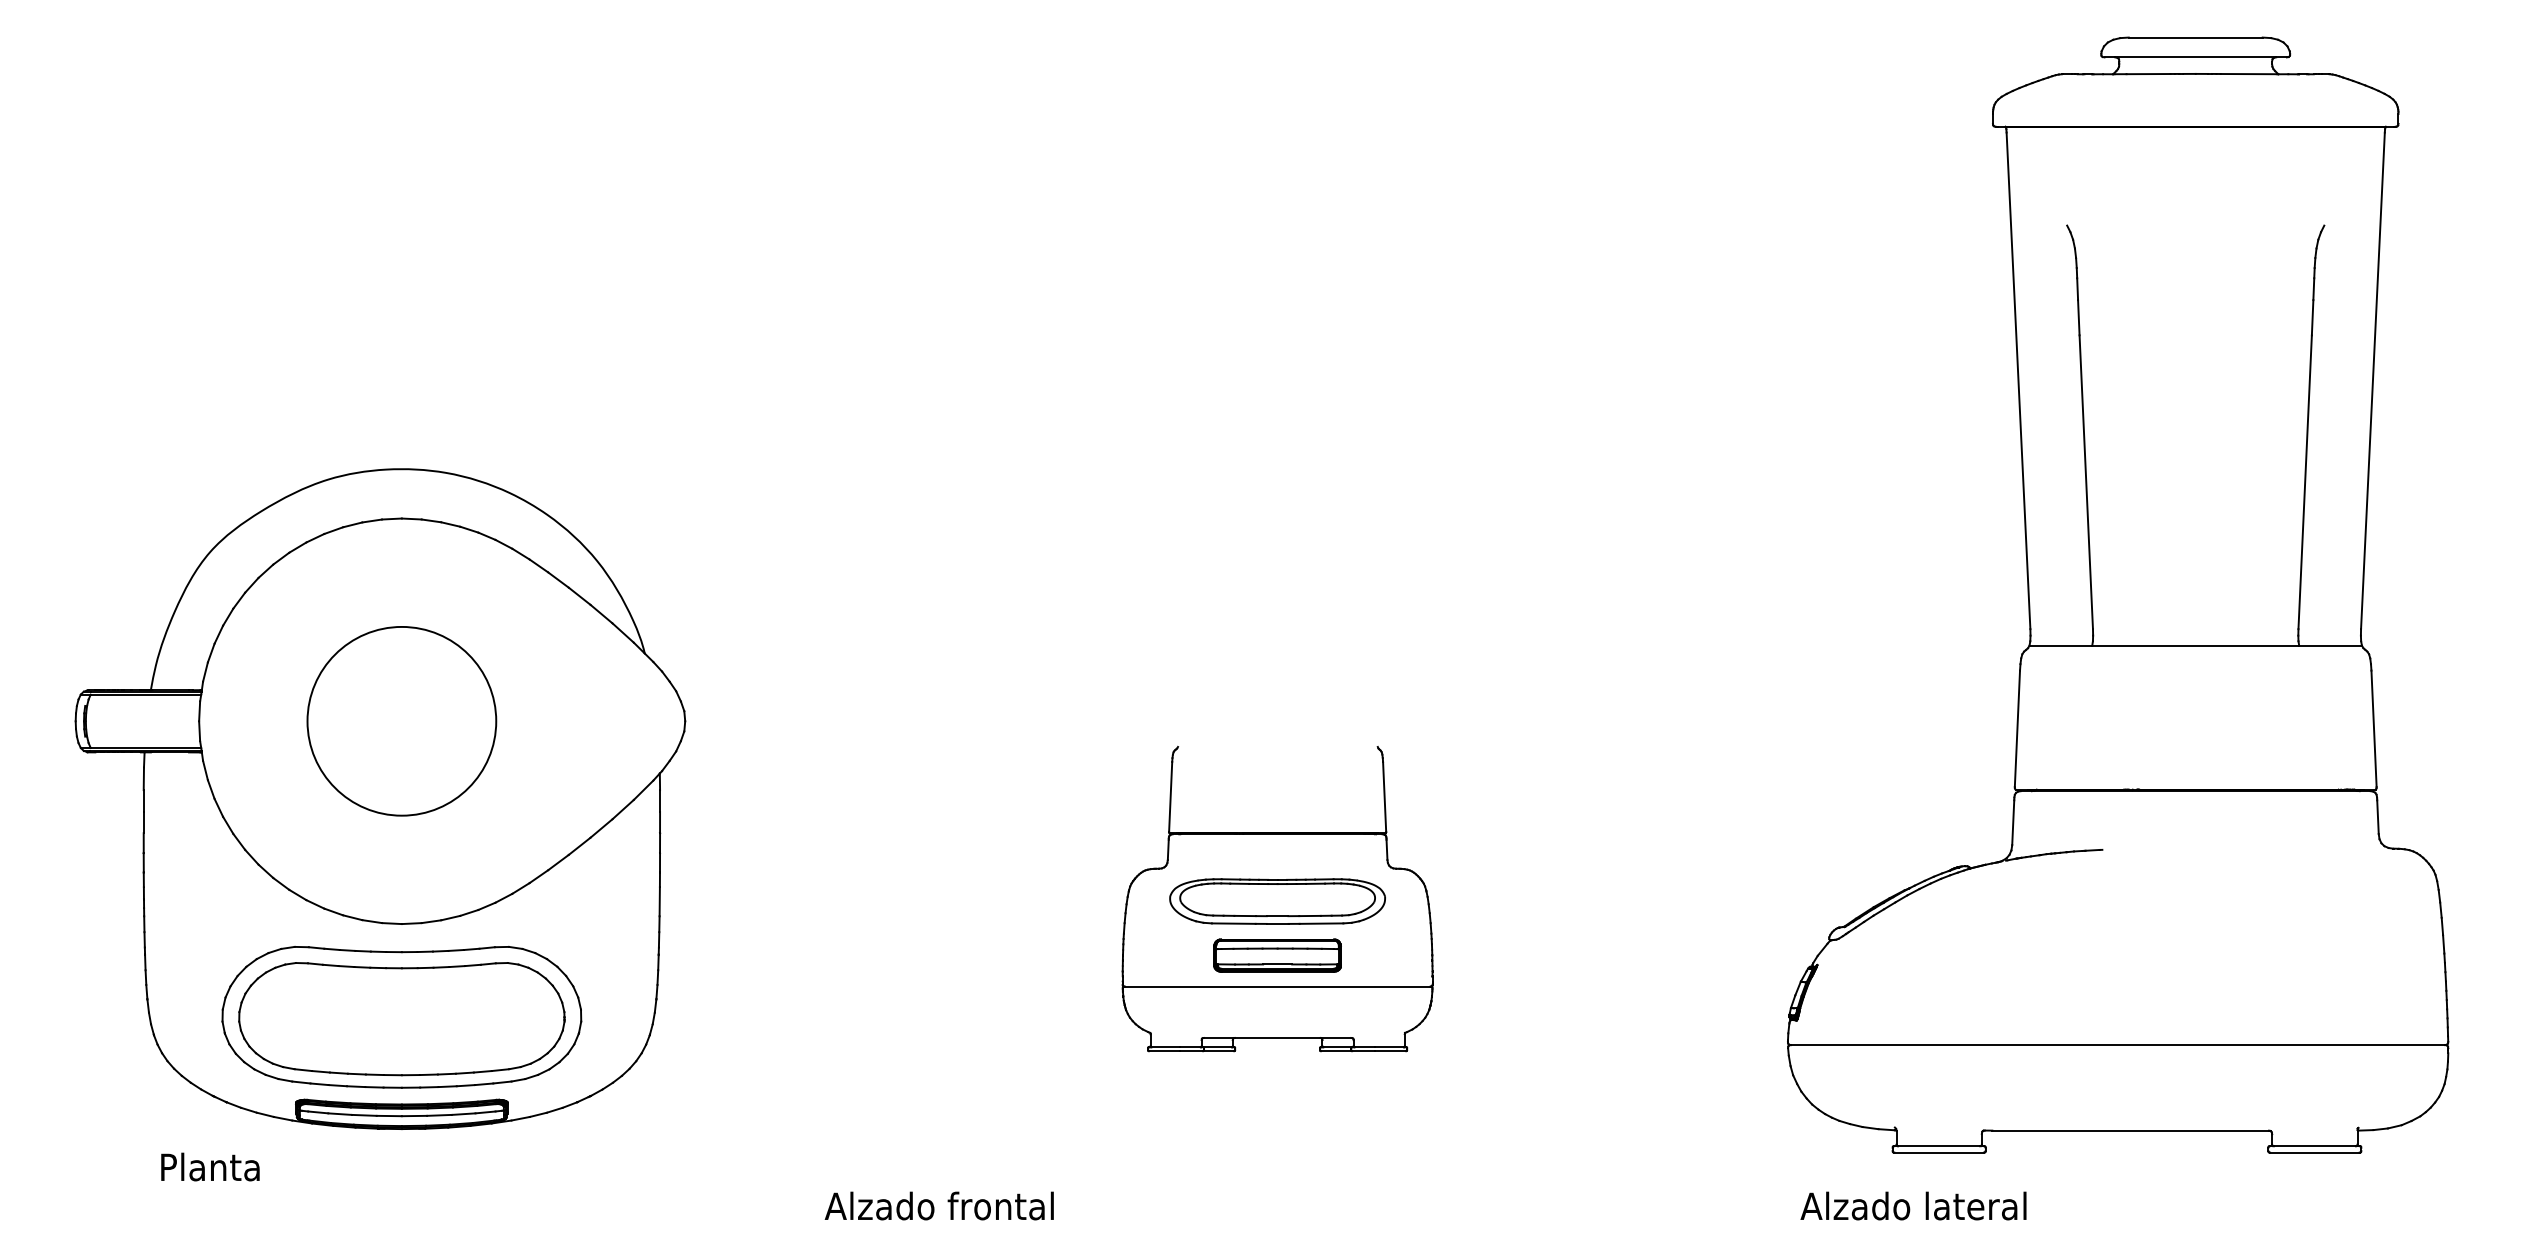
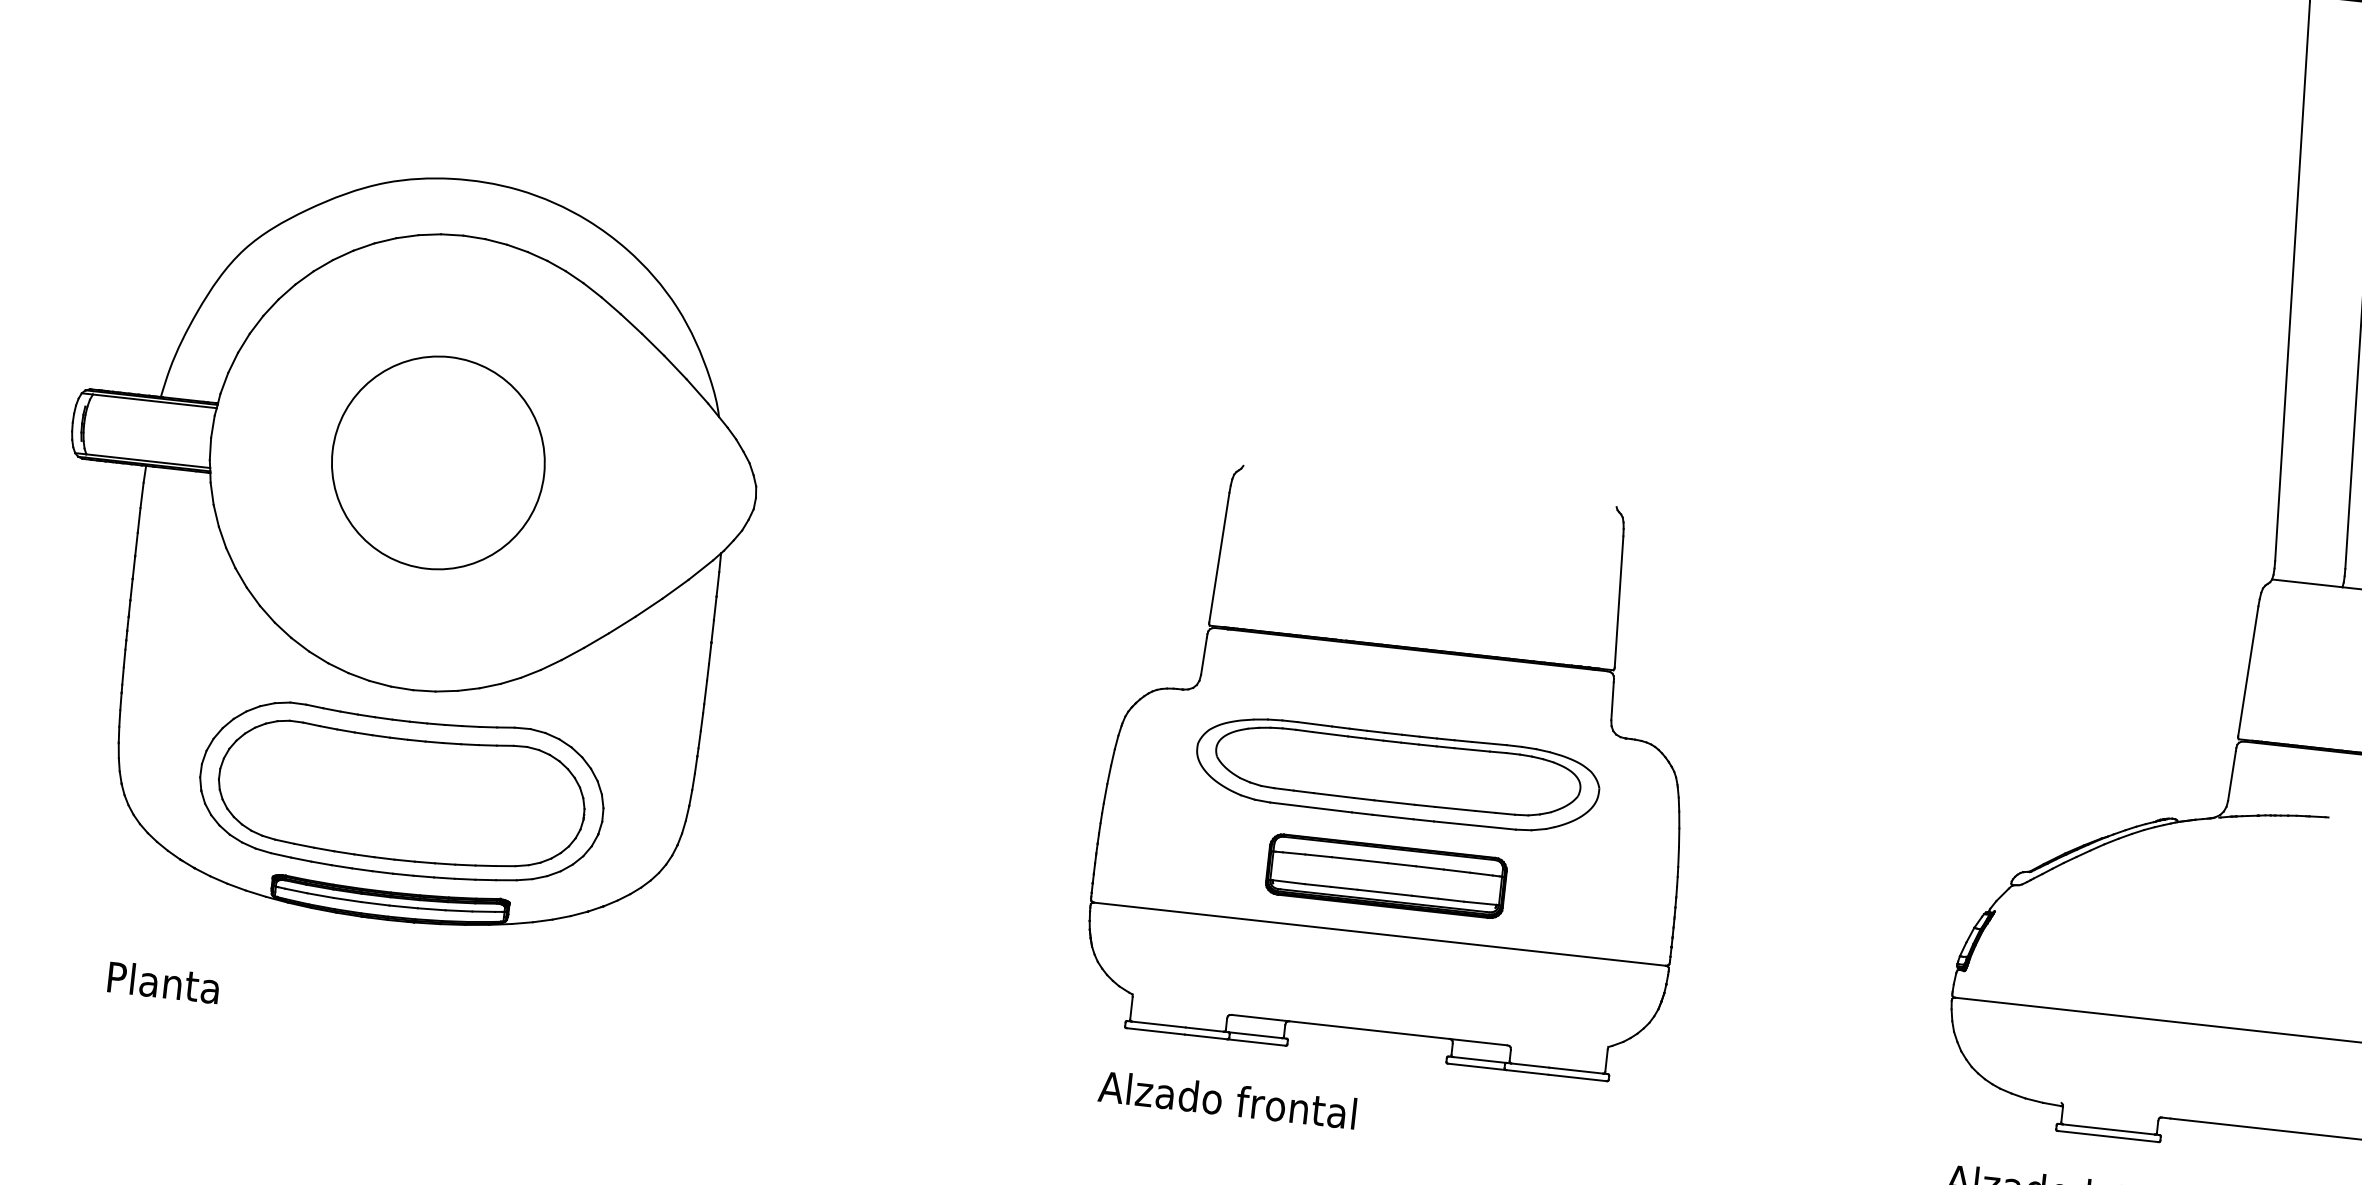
part: (1277, 898) -> (1397, 769), size x1.67
text: (210, 1166) -> (163, 981), moved
text: (938, 1205) -> (1226, 1099), moved

